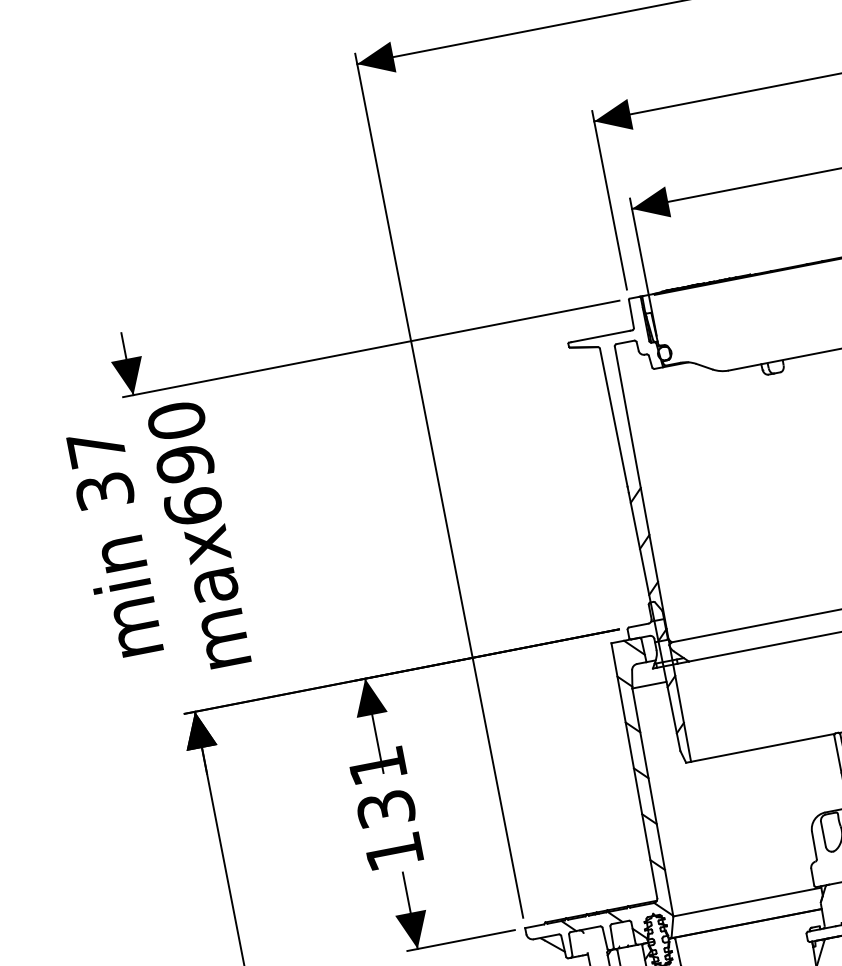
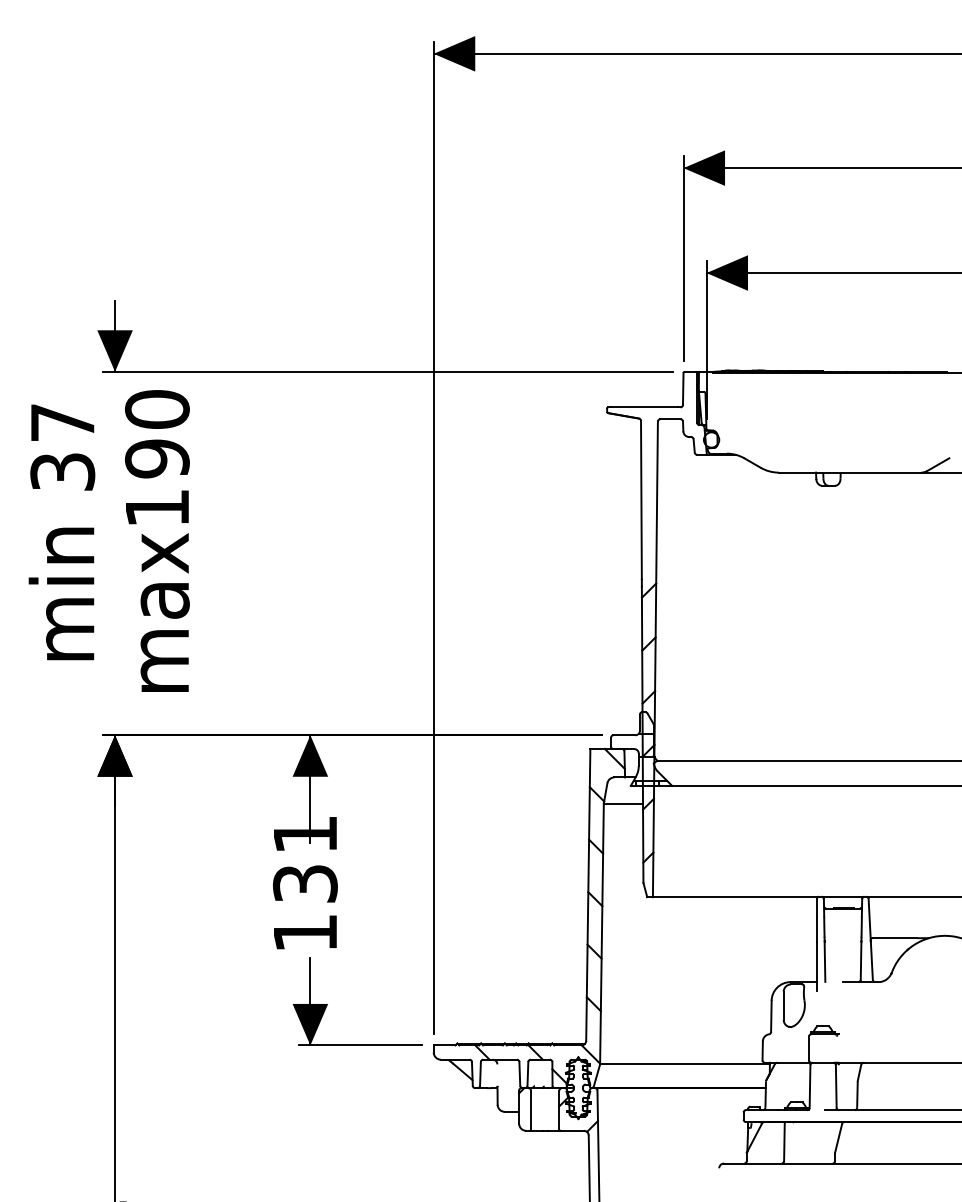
text: (193, 506) -> (157, 507), 690 -> 190

